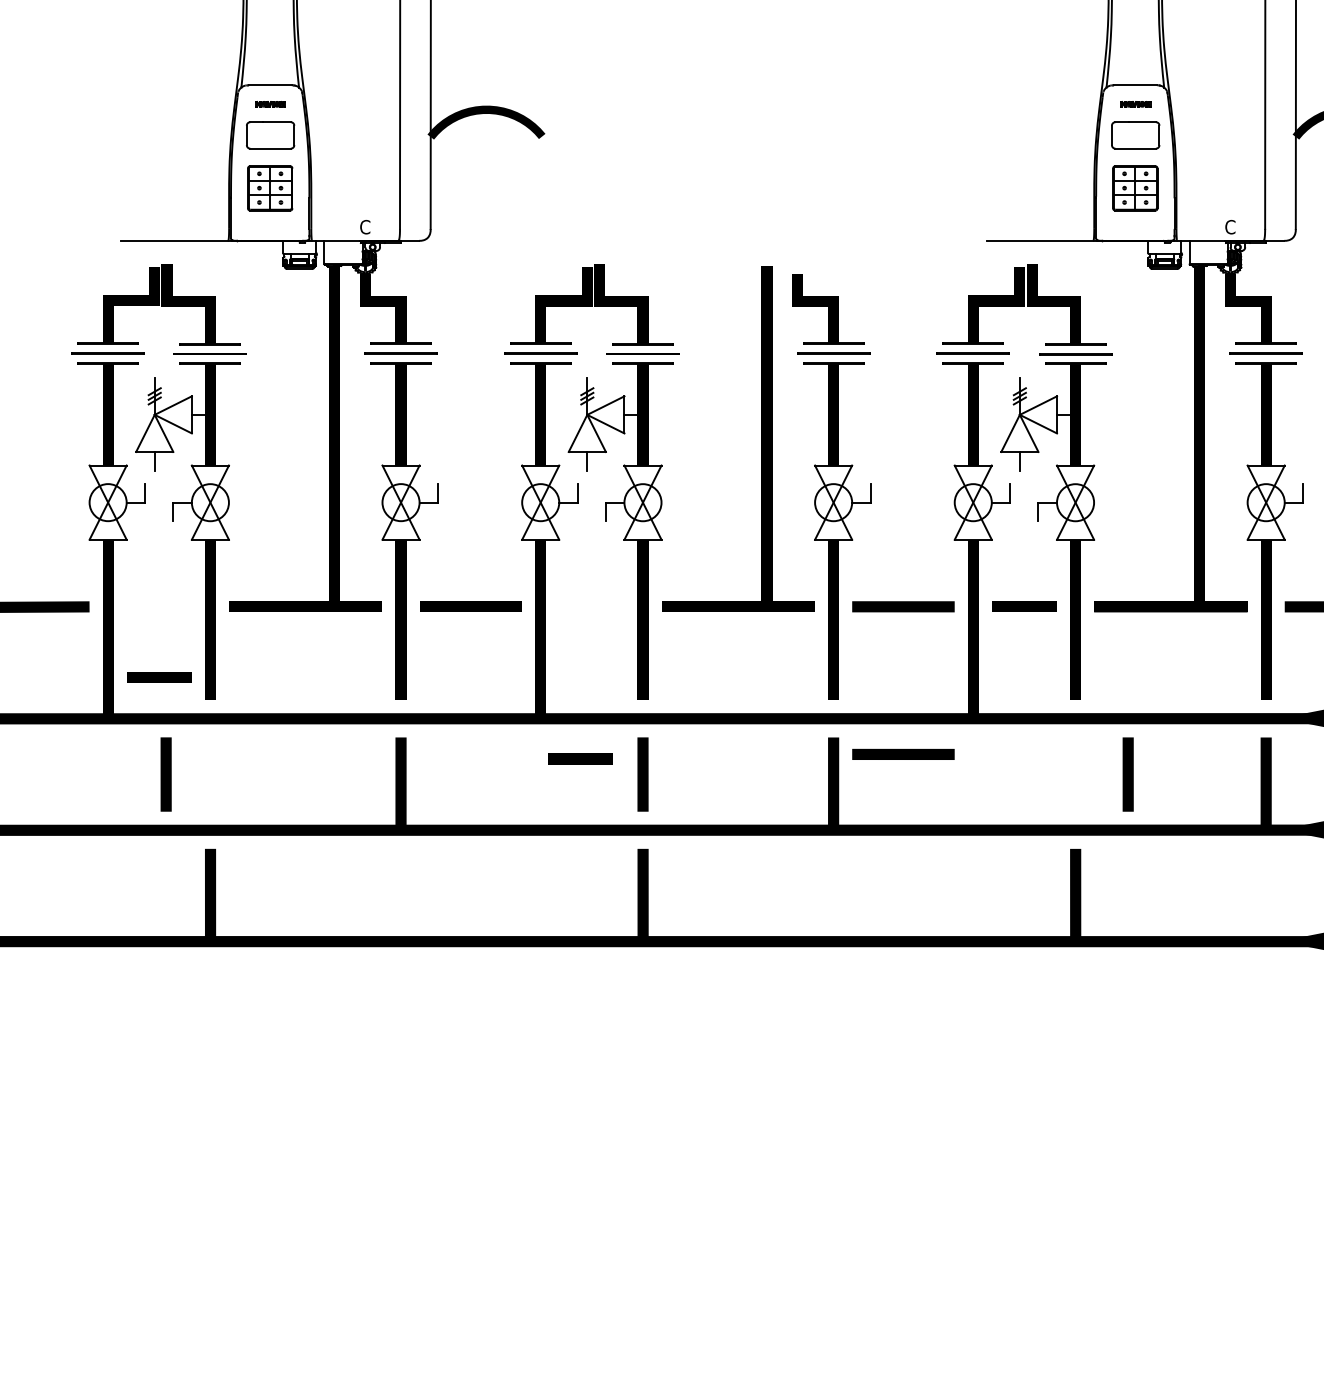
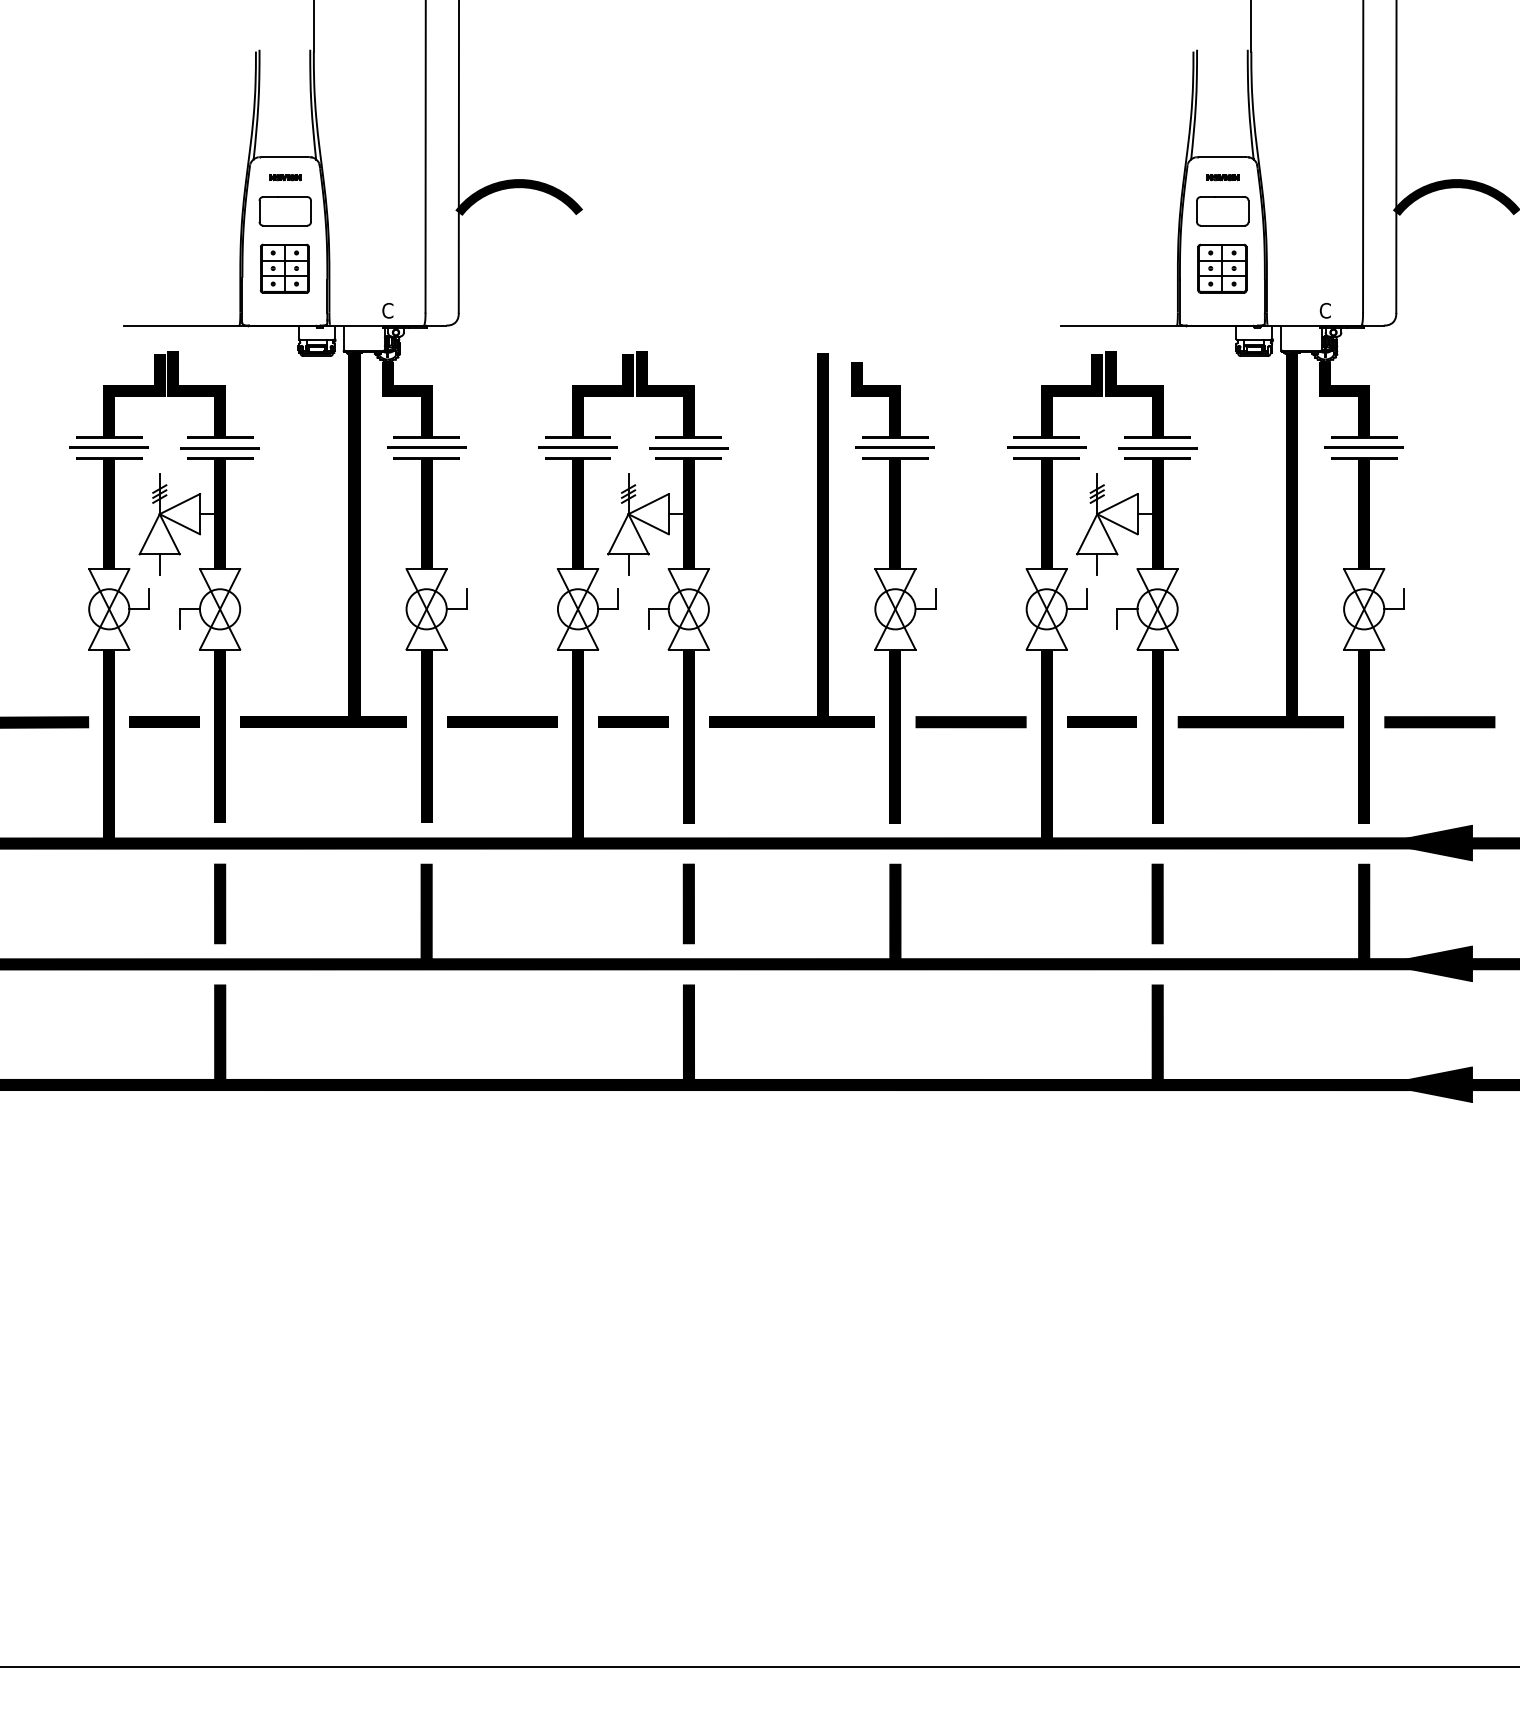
line: (159, 677) -> (164, 721), moved
line: (902, 754) -> (970, 882), removed
line: (580, 758) -> (633, 721), moved
line: (166, 774) -> (220, 903), moved
line: (1128, 774) -> (1157, 903), moved

